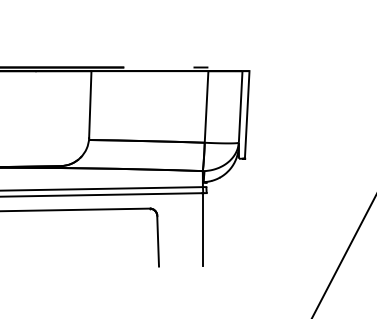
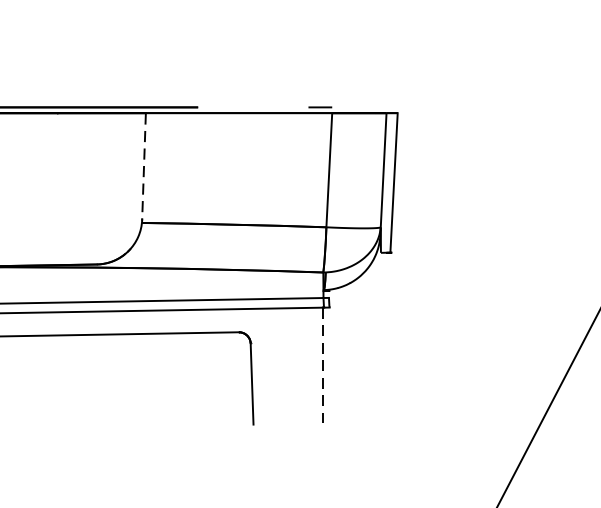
line: (90, 105) -> (144, 167), solid -> dashed
line: (202, 229) -> (322, 365), solid -> dashed

